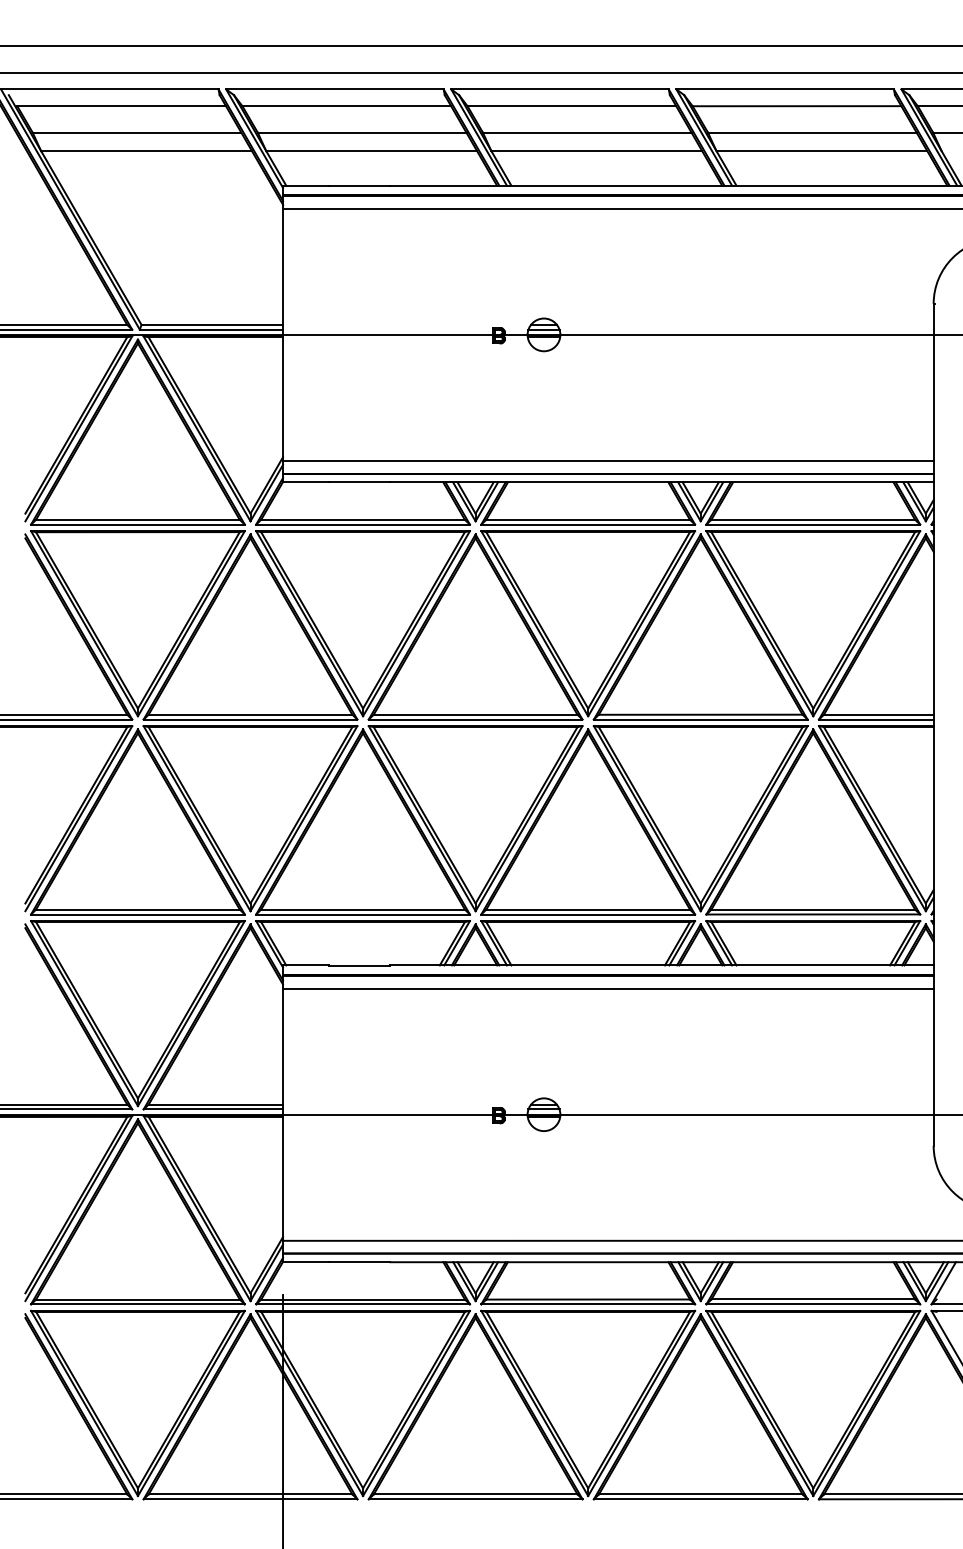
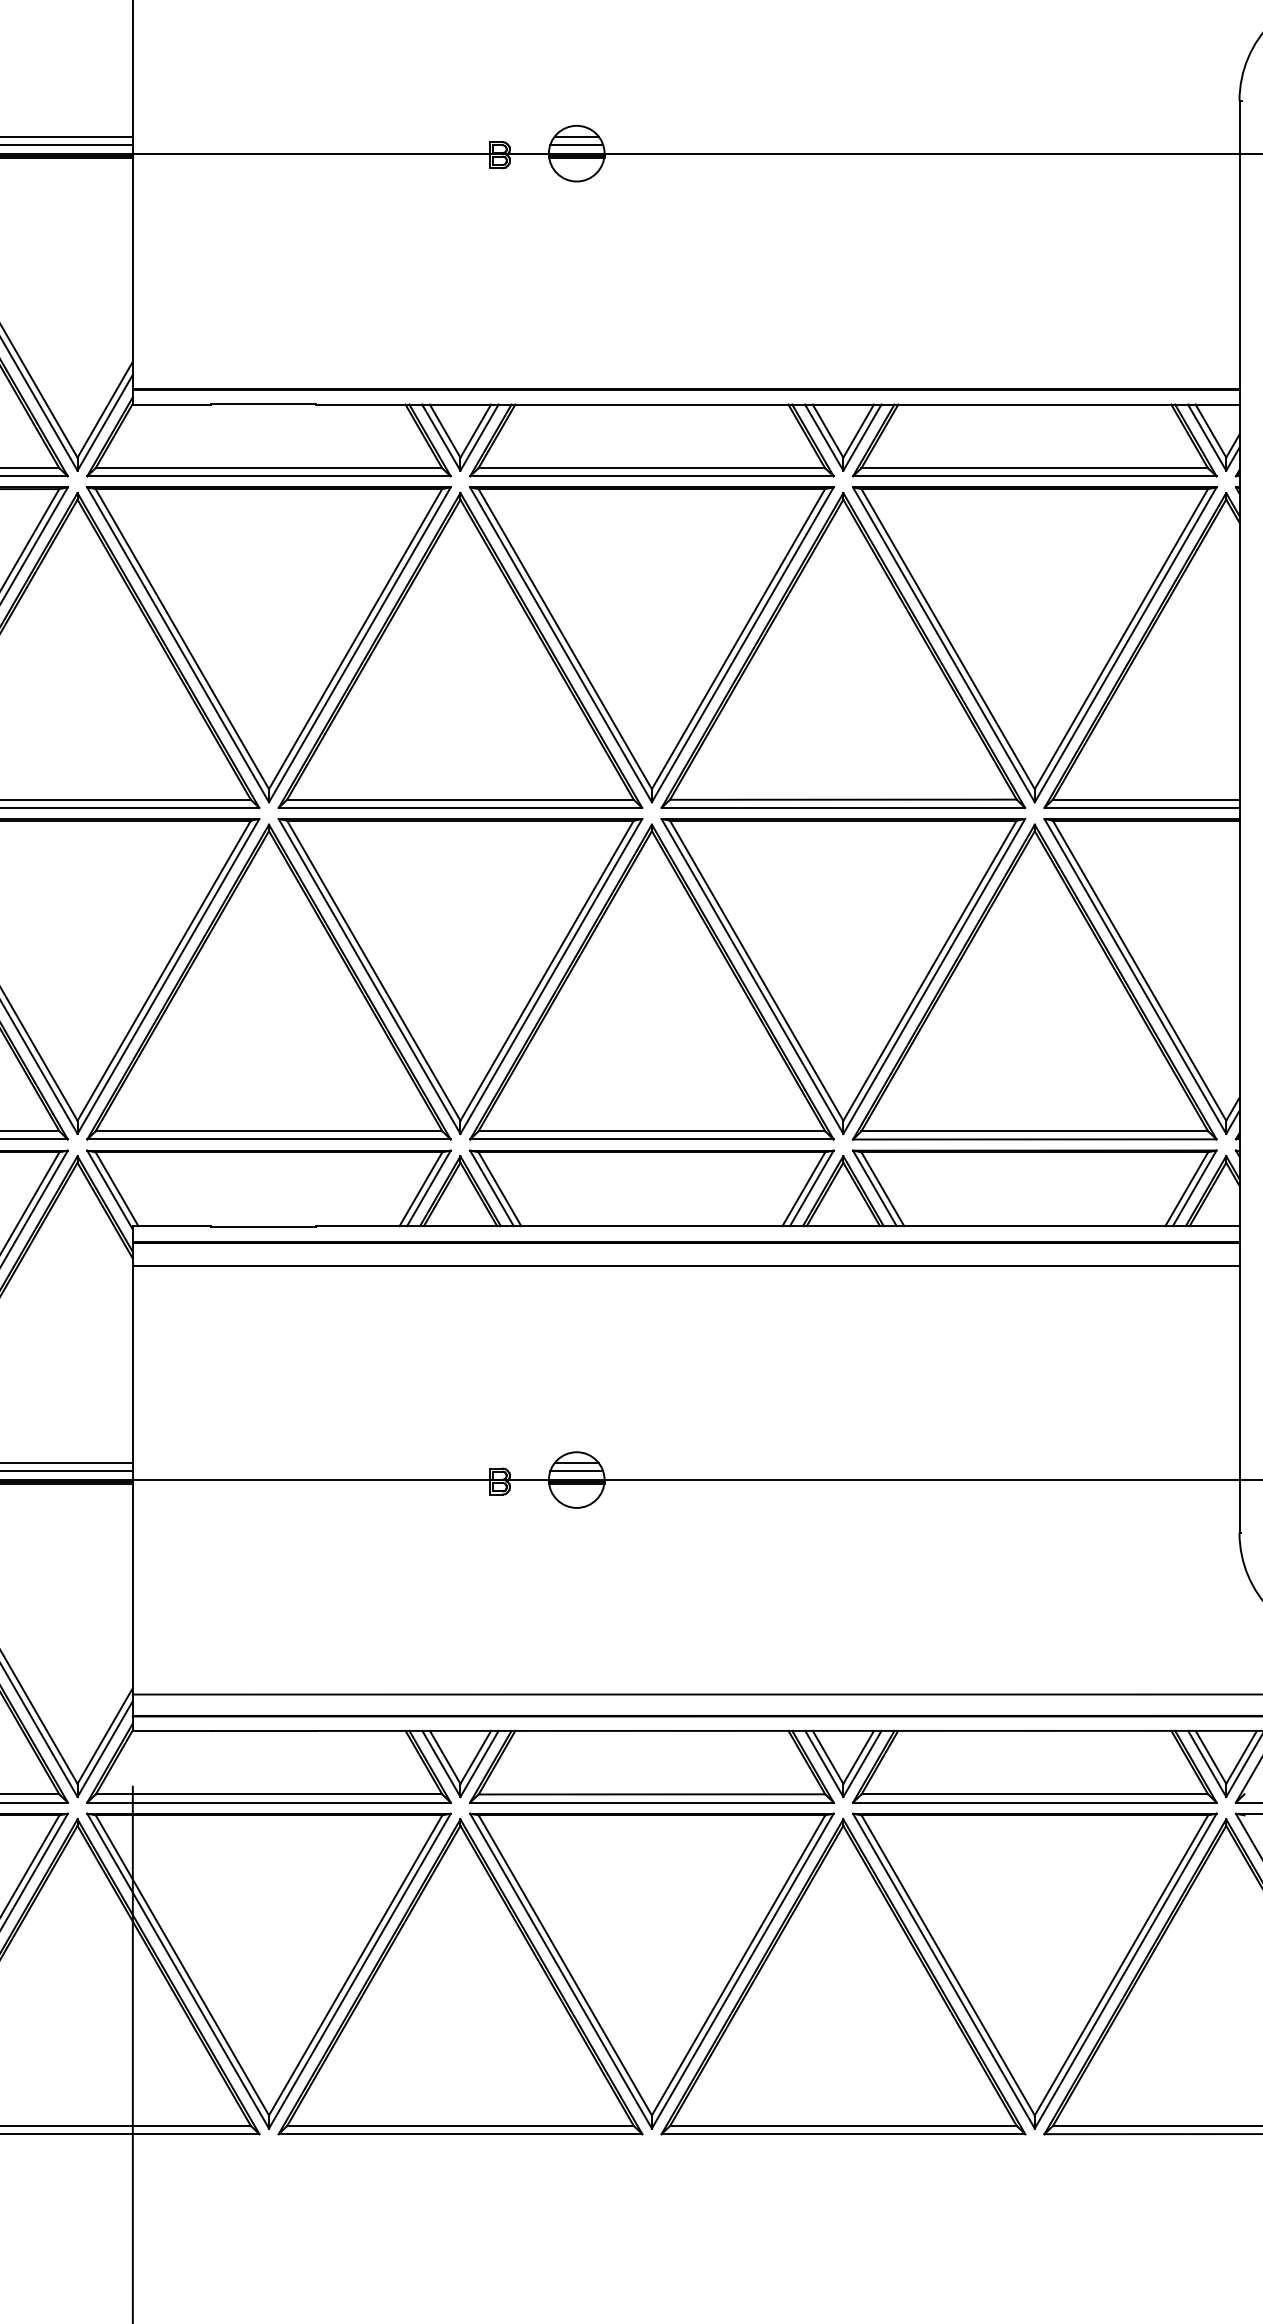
line: (608, 460) -> (686, 367), removed

